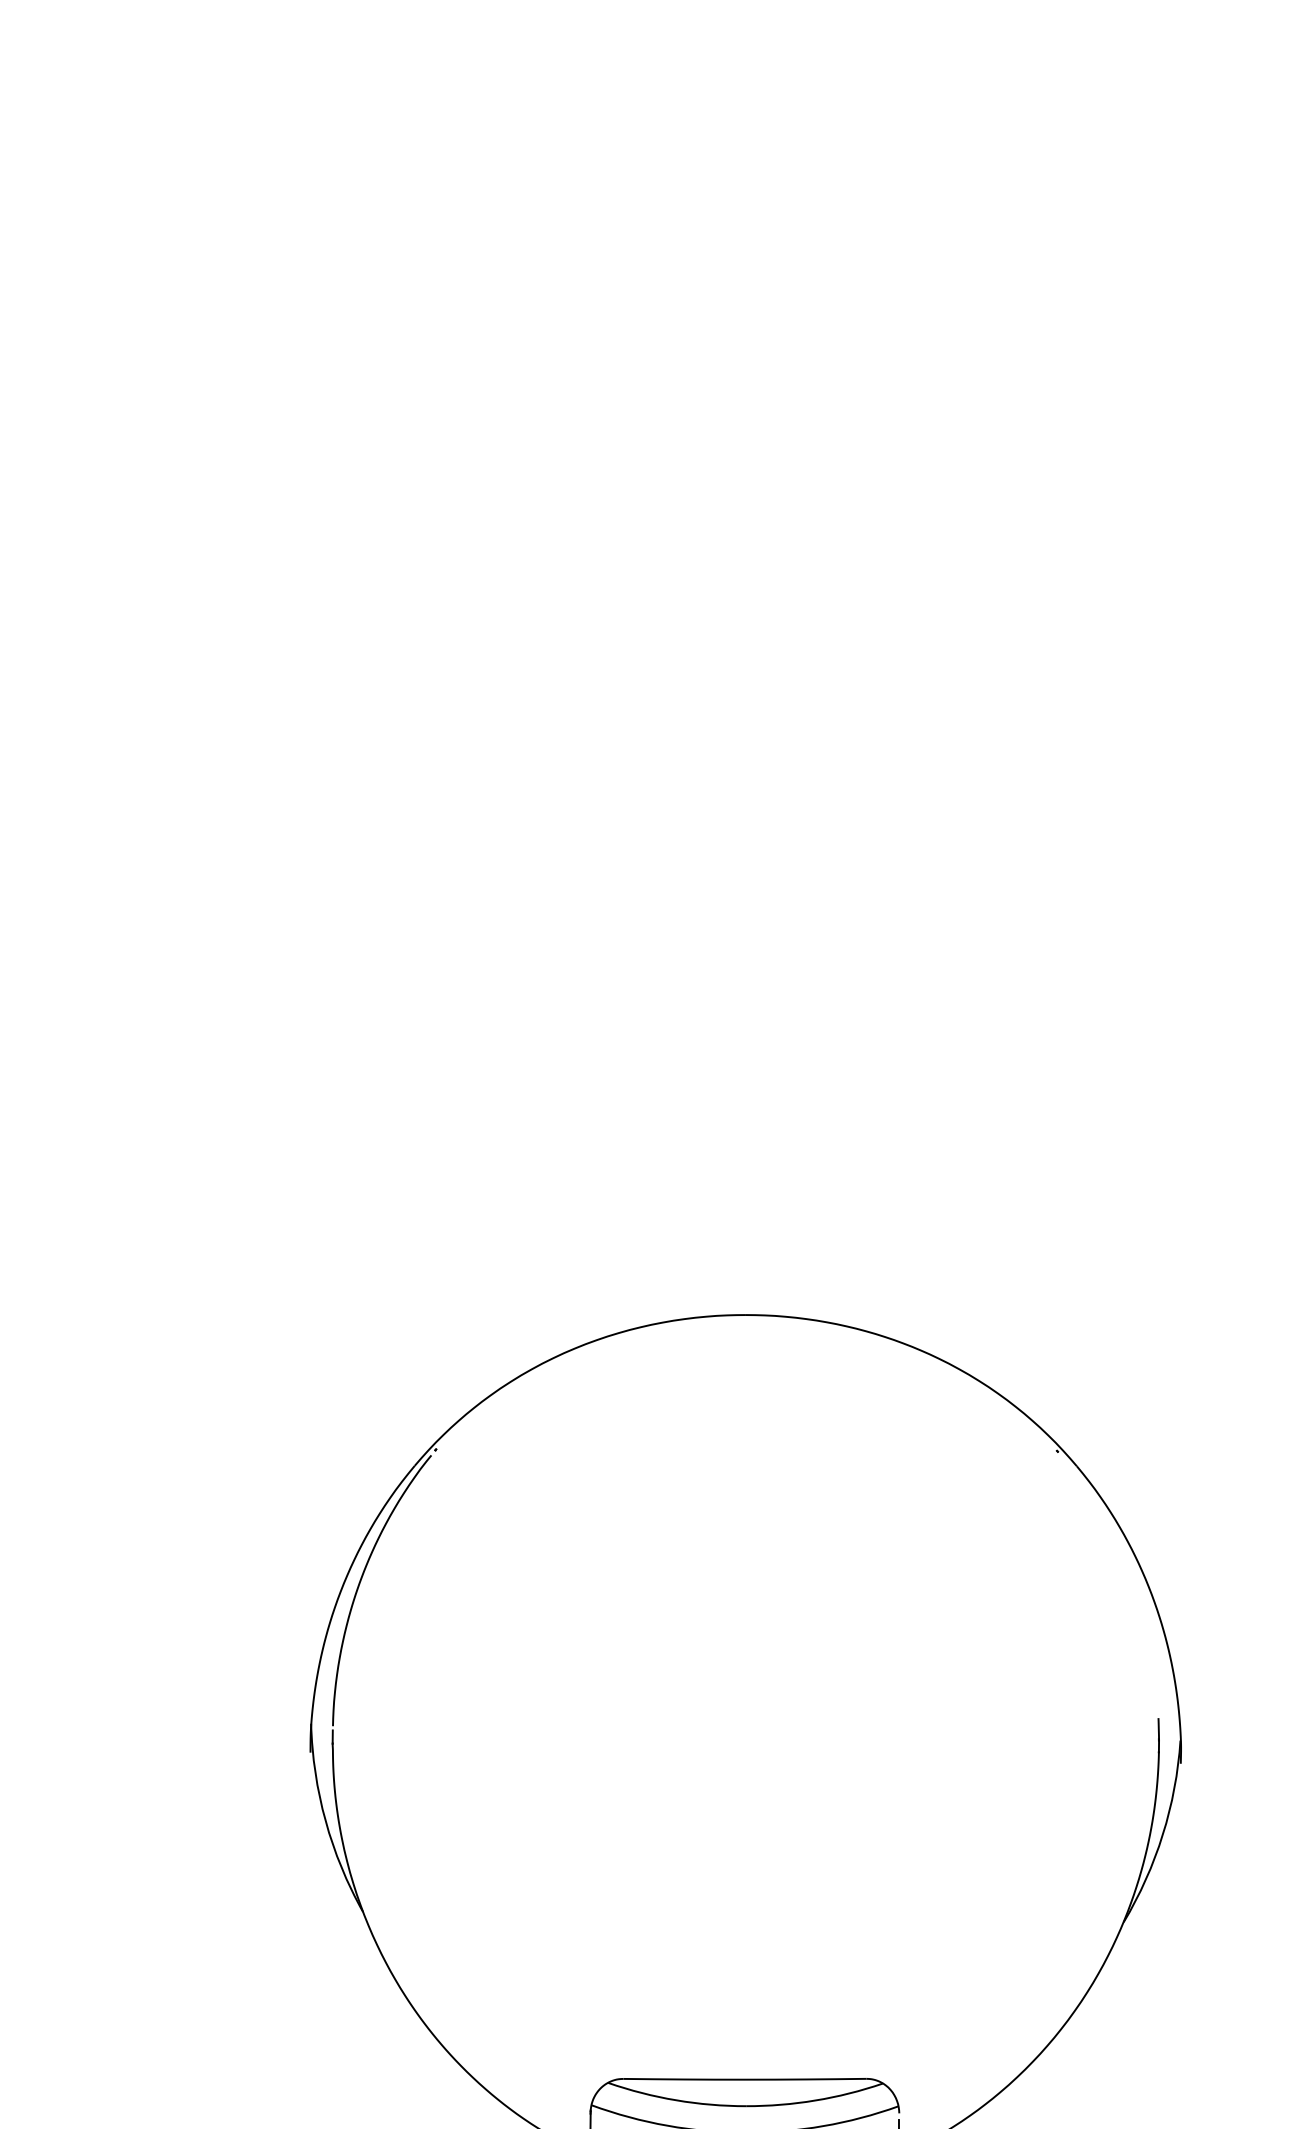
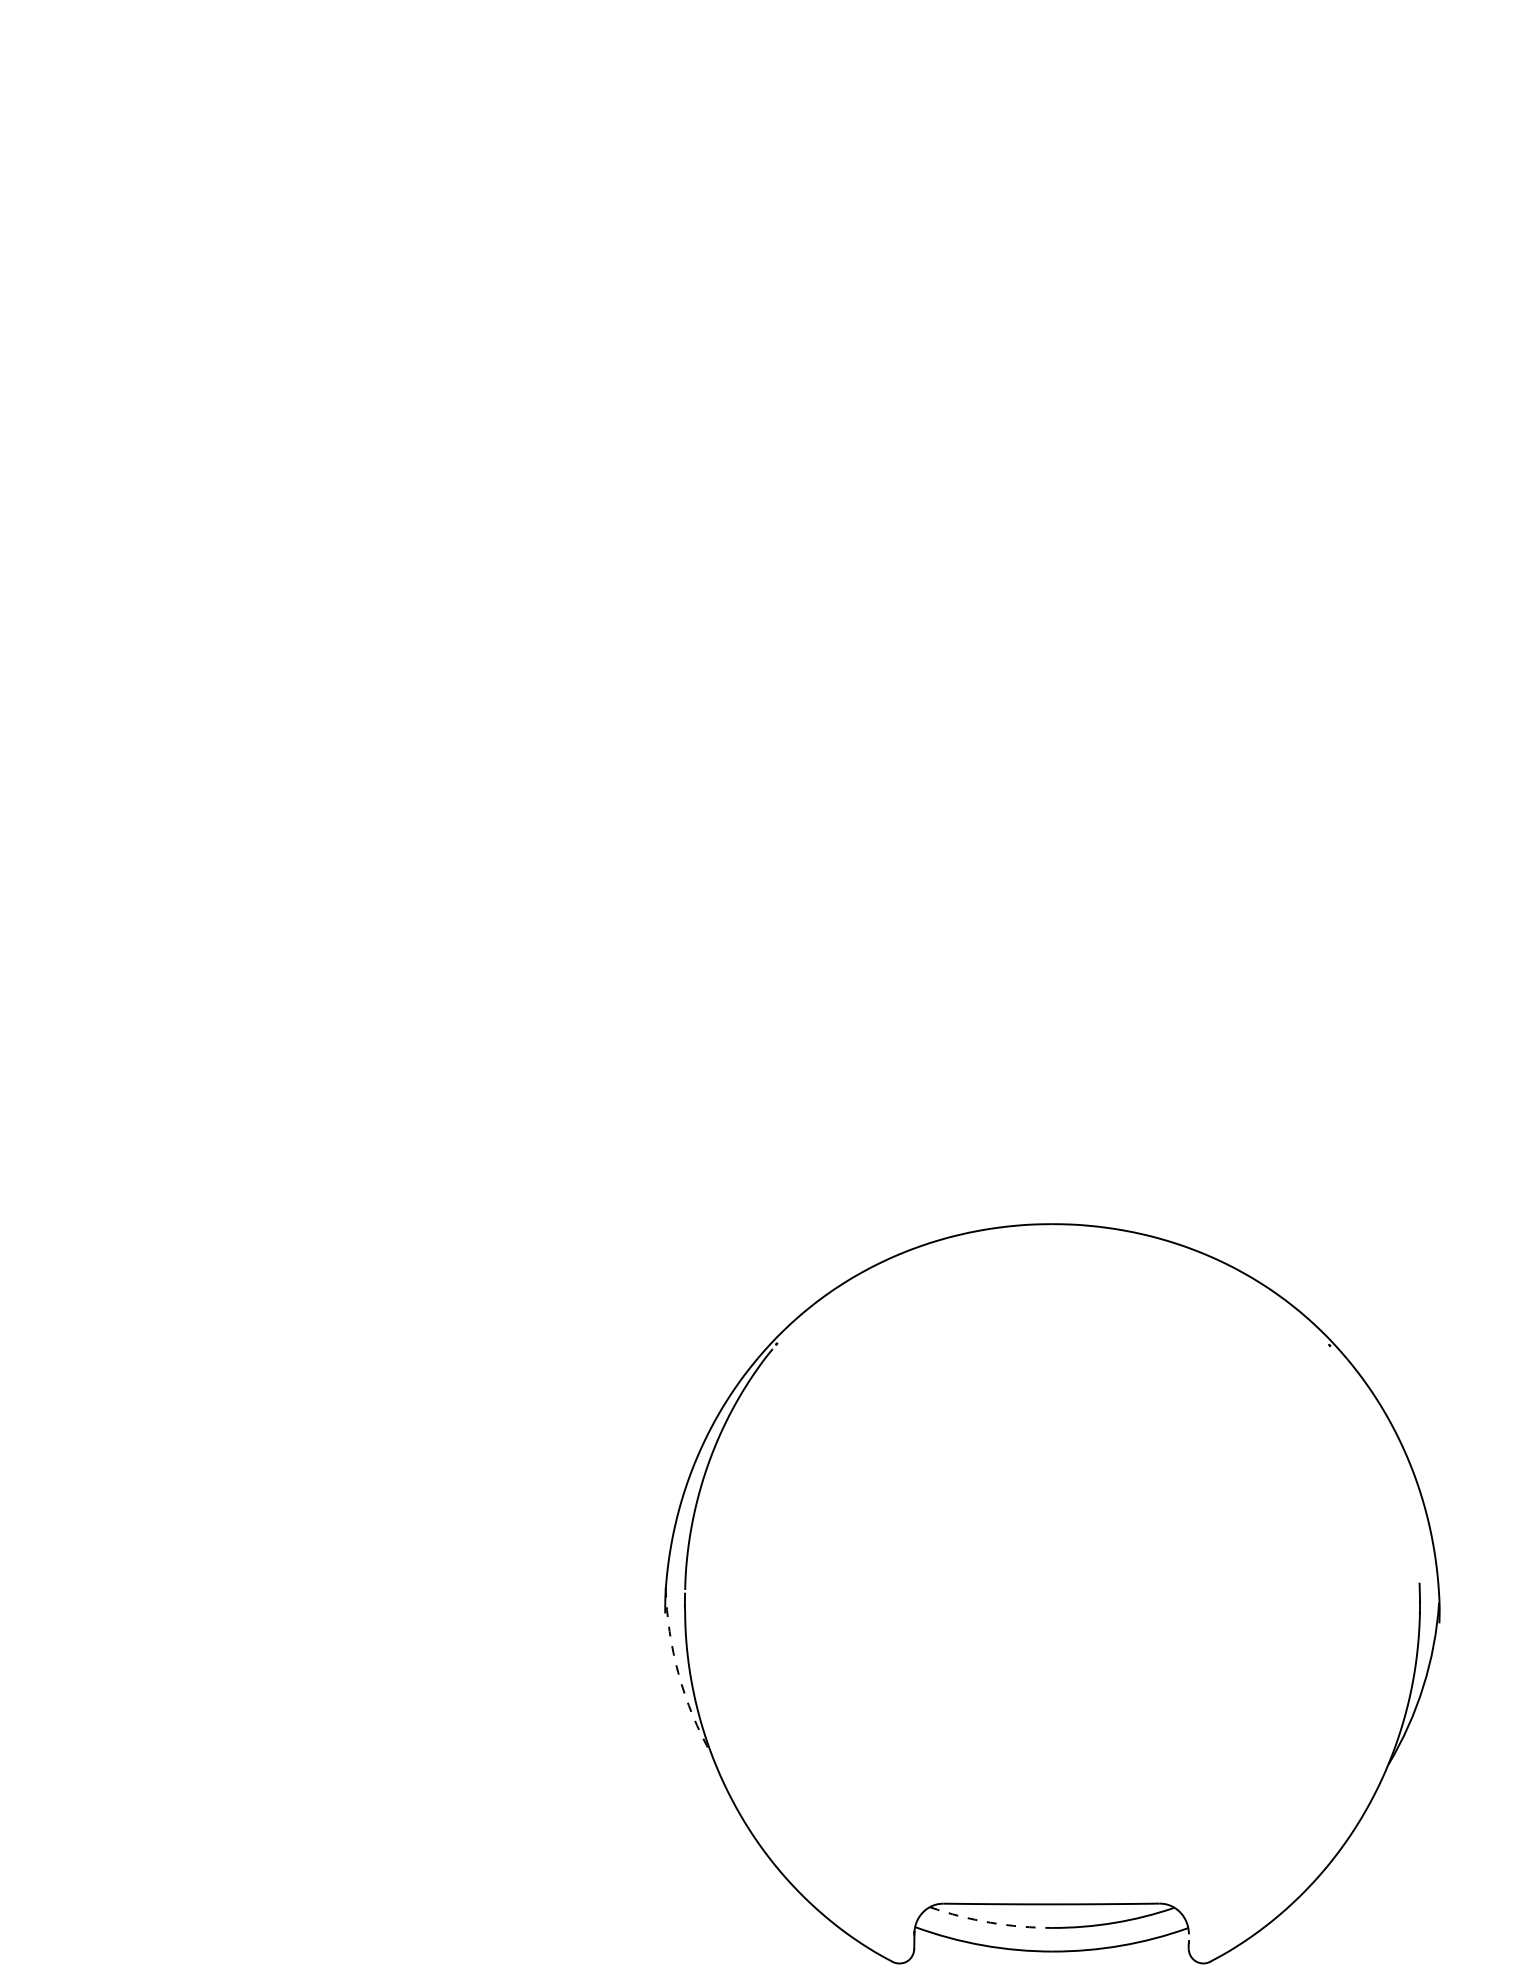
arc: (325, 1821) -> (678, 1674), solid -> dashed
arc: (676, 2100) -> (990, 1922), solid -> dashed

